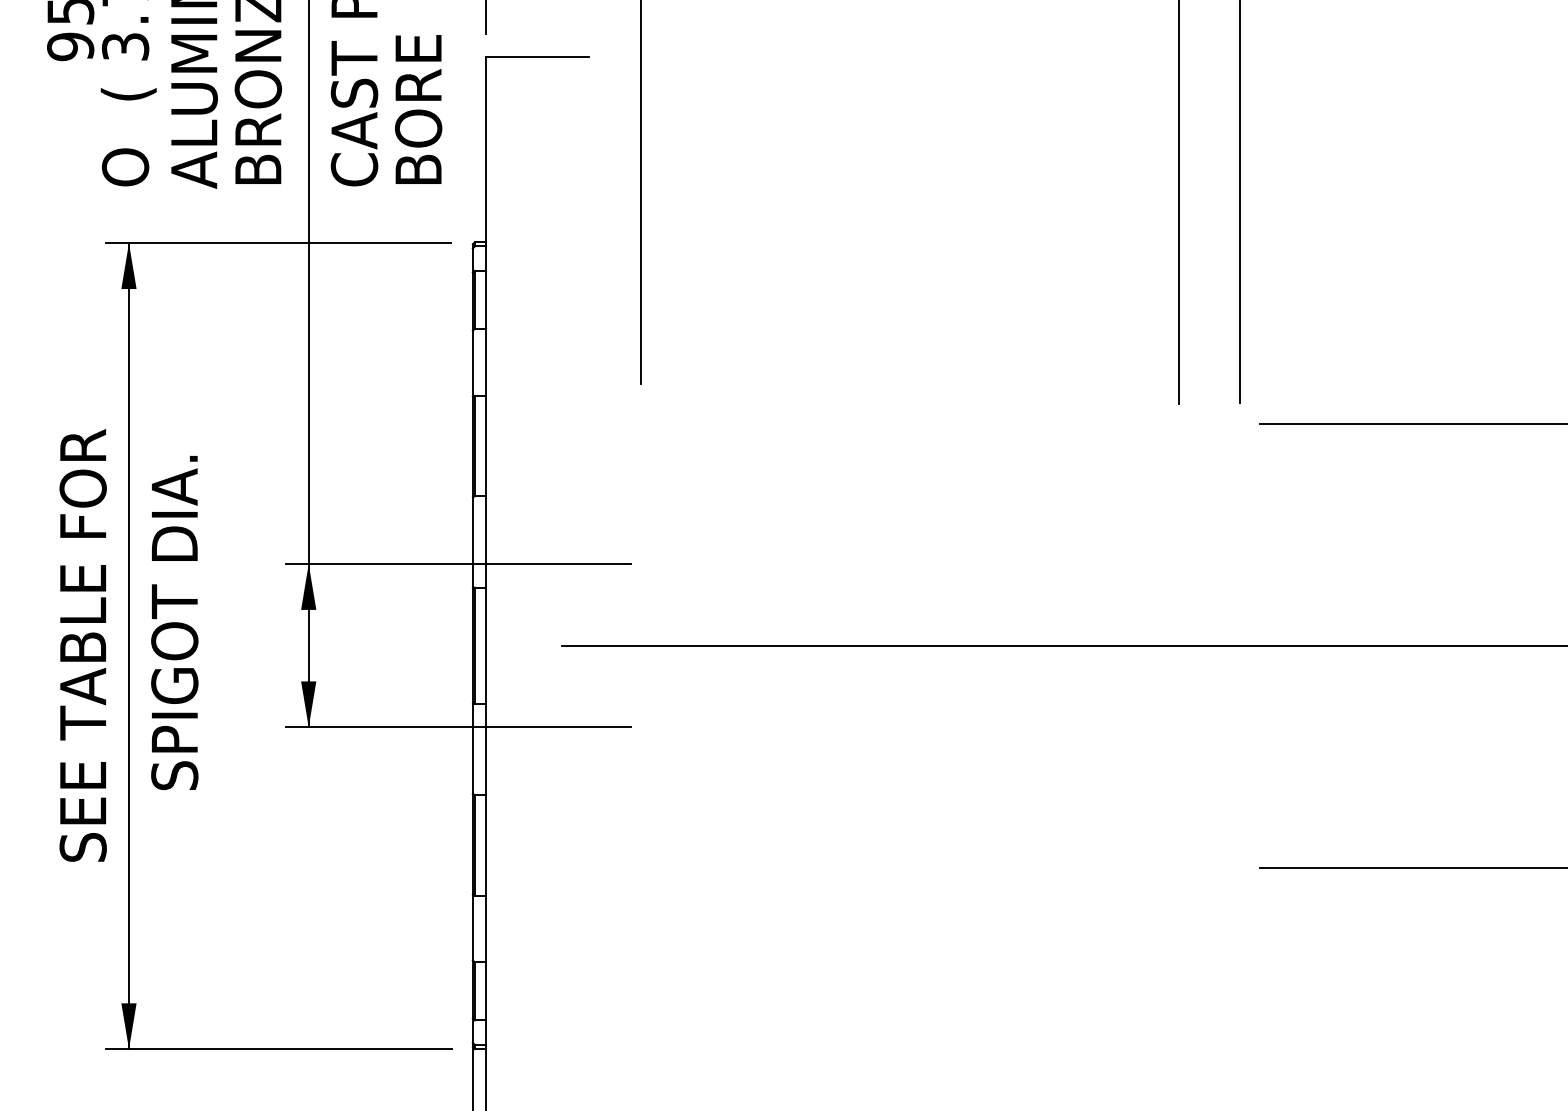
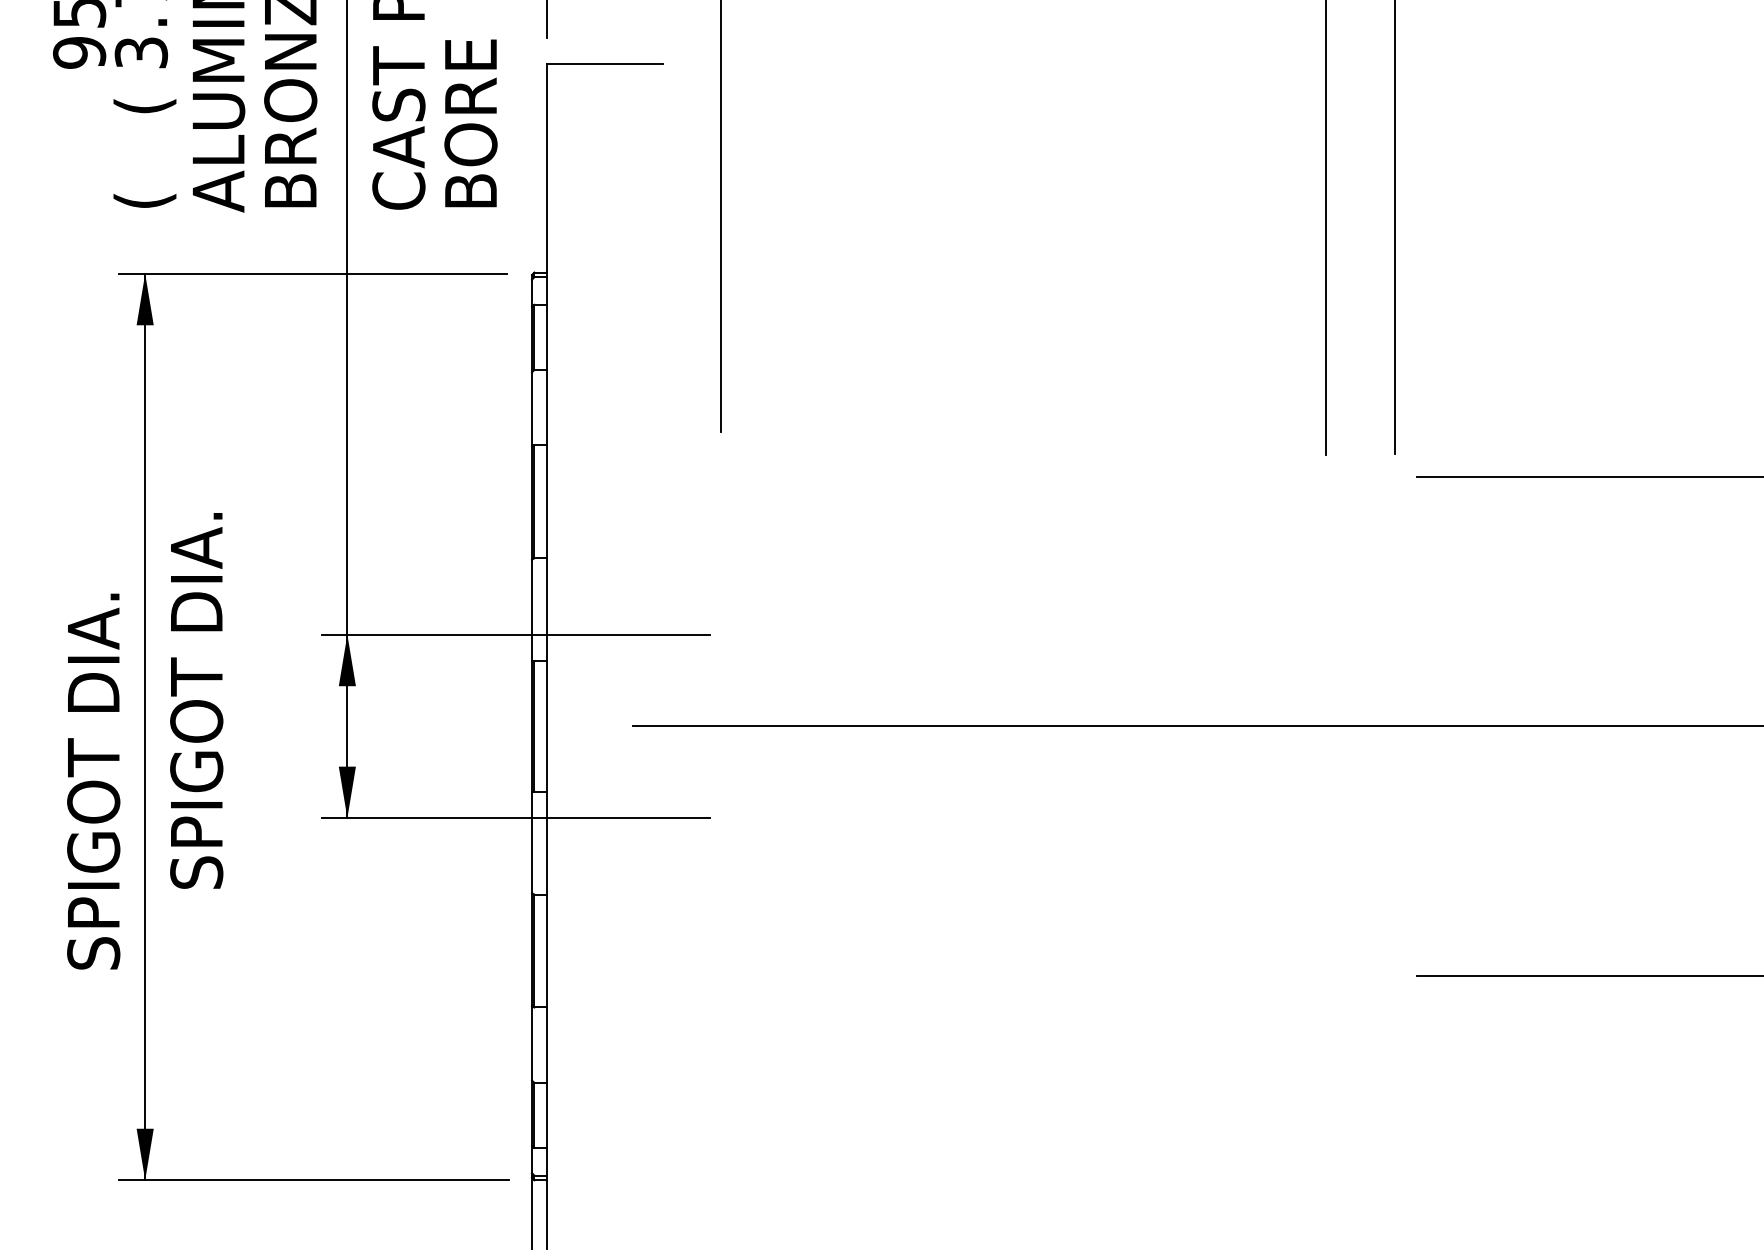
text: (128, 167) -> (144, 188), O -> (
text: (83, 623) -> (93, 701), SEE TABLE FOR -> SPIGOT DIA.

